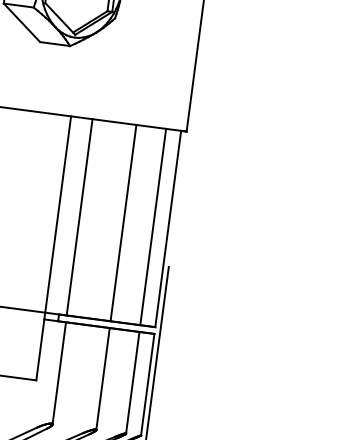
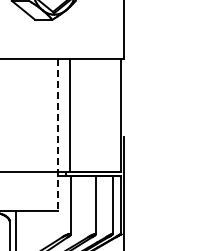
line: (123, 222) -> (95, 115), removed
line: (153, 226) -> (112, 115), removed
line: (54, 249) -> (58, 135), solid -> dashed

